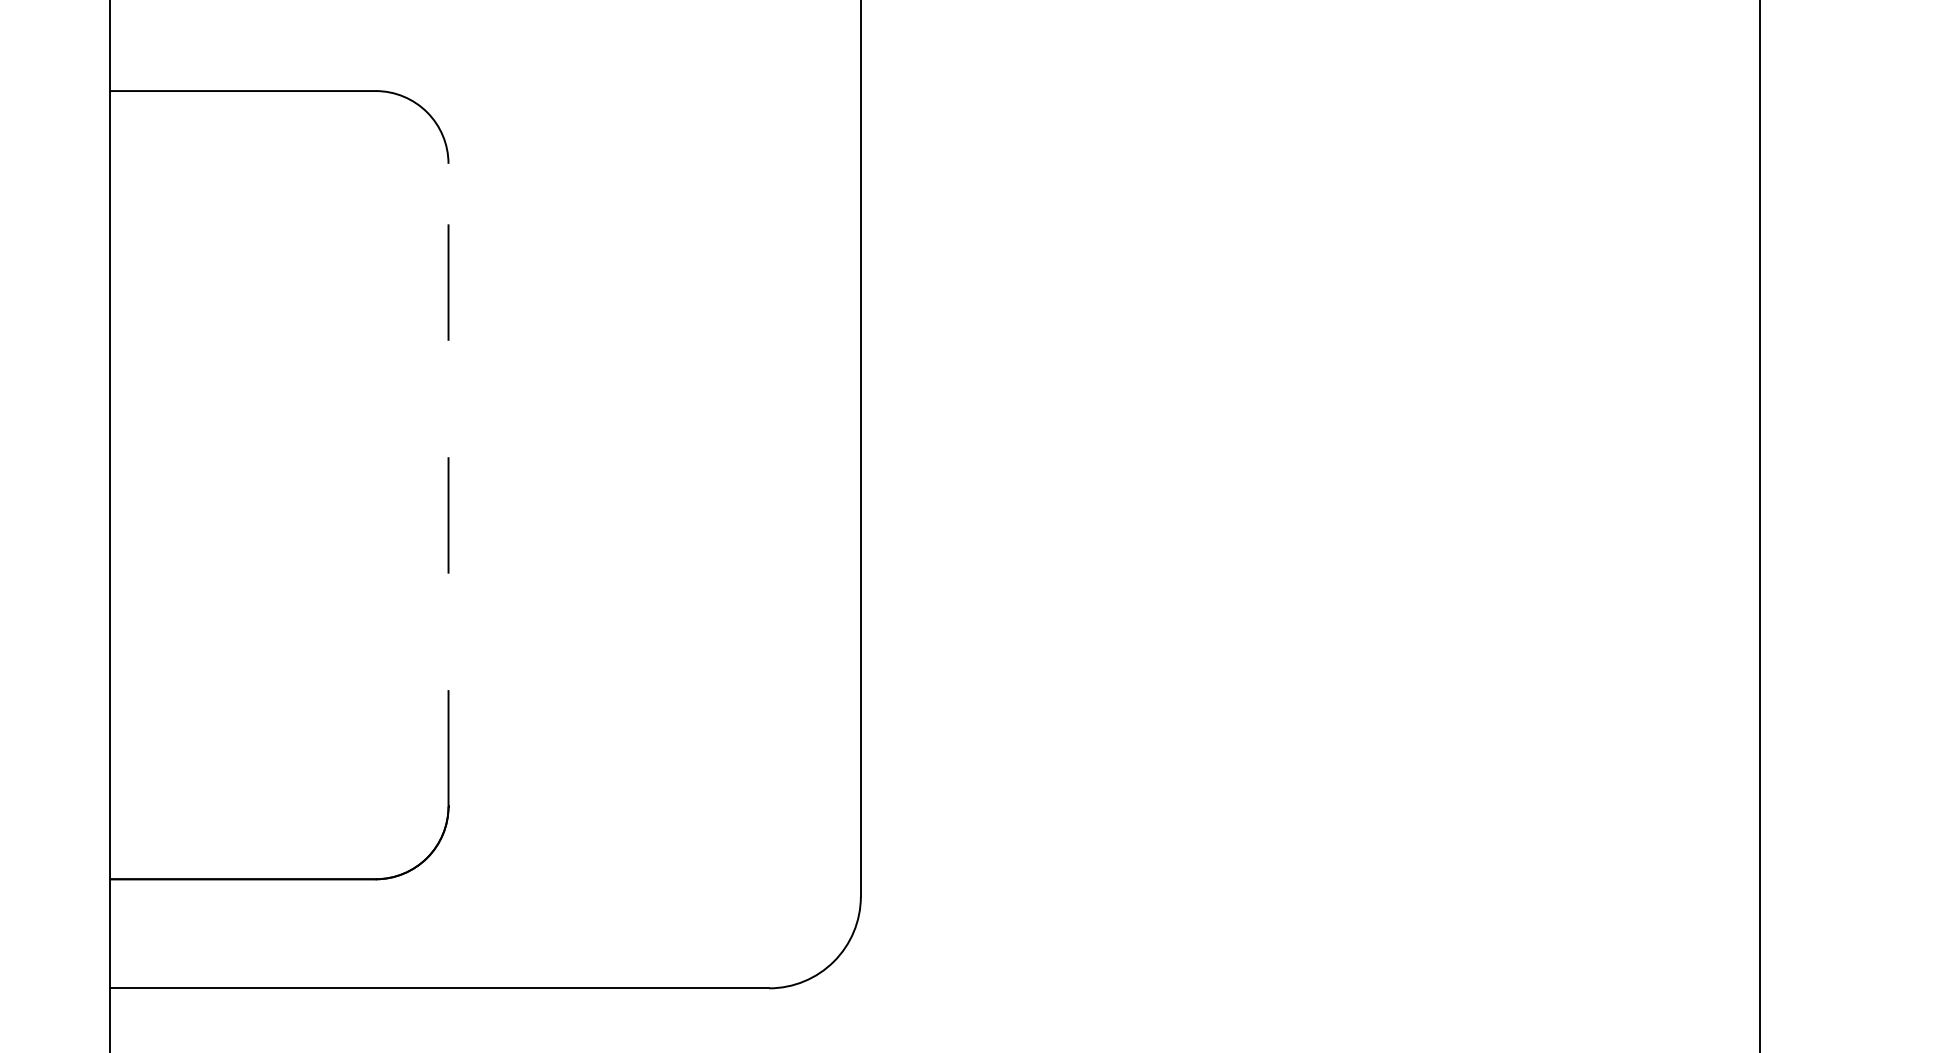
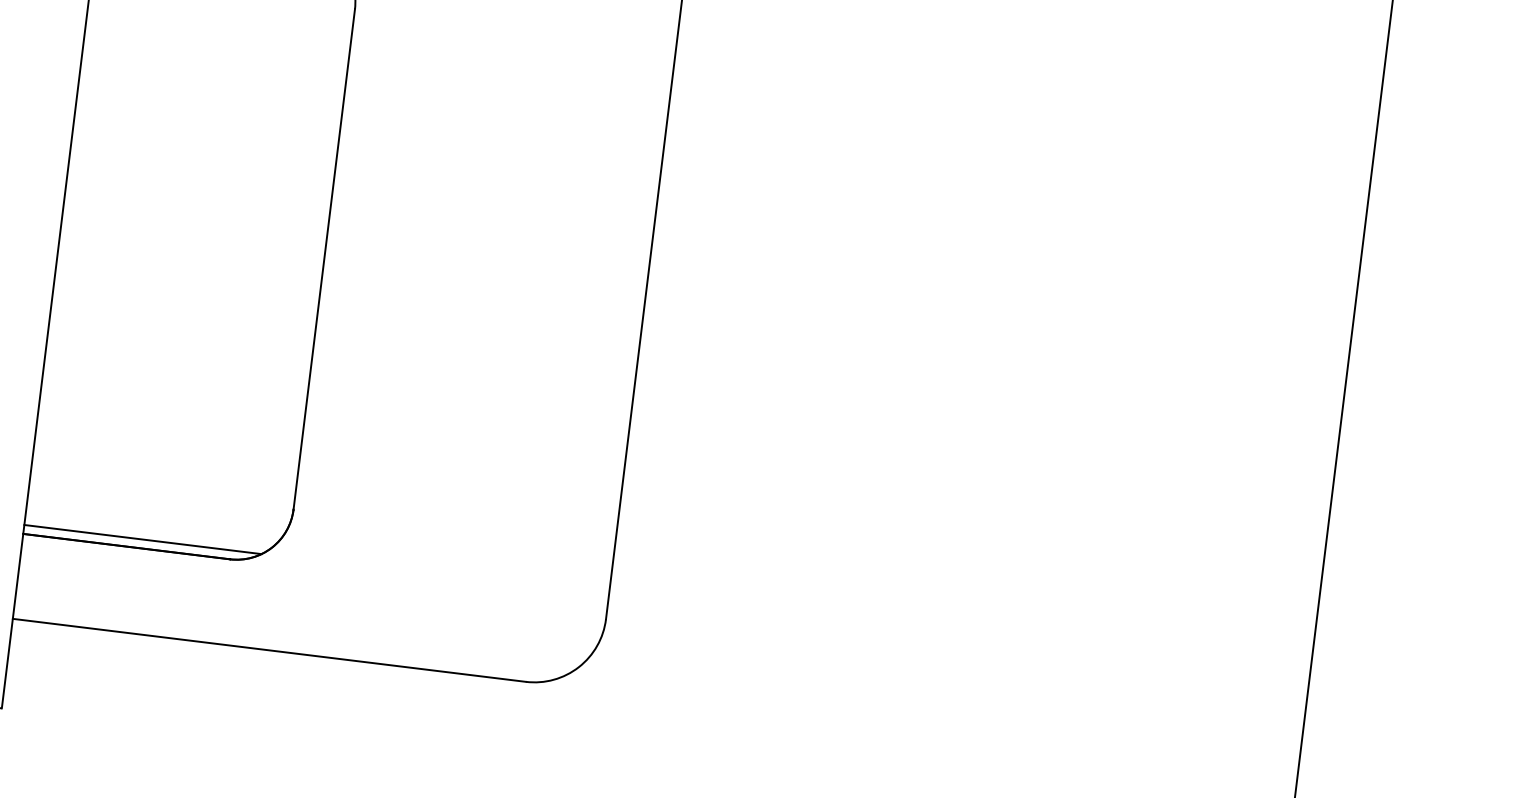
line: (448, 484) -> (324, 258), dashed -> solid
line: (262, 867) -> (142, 539), added

